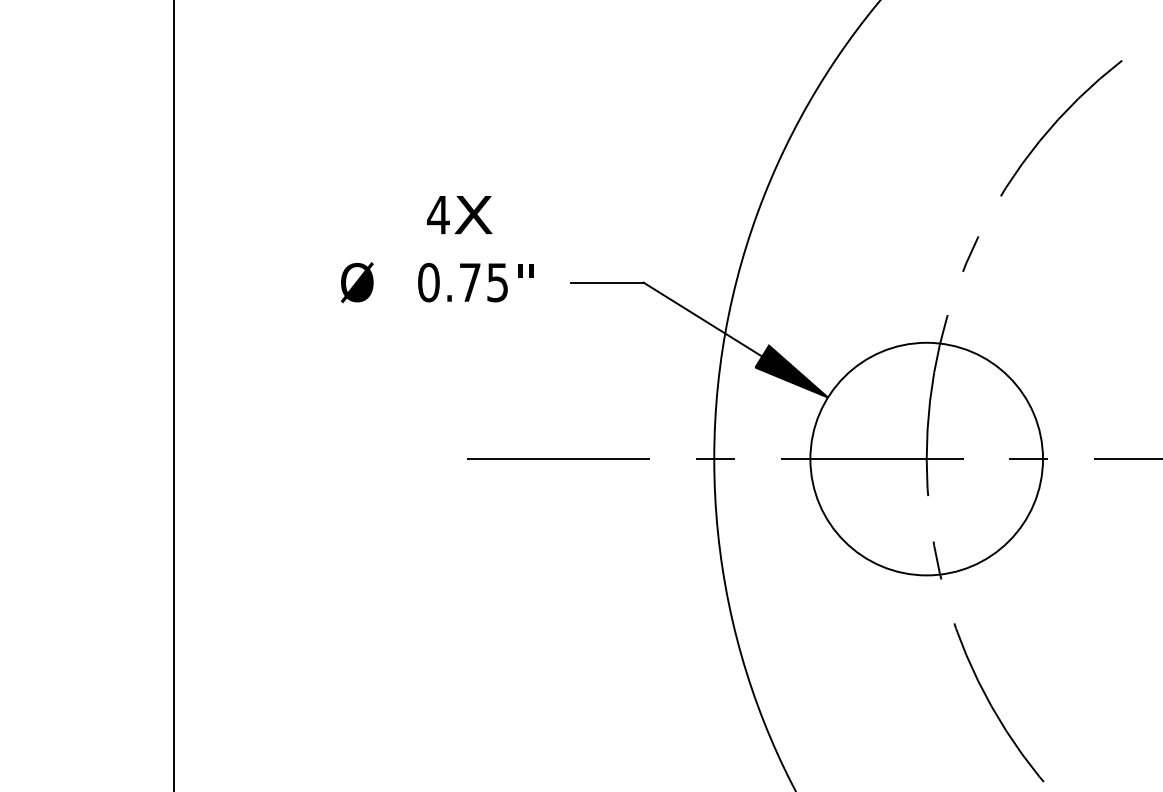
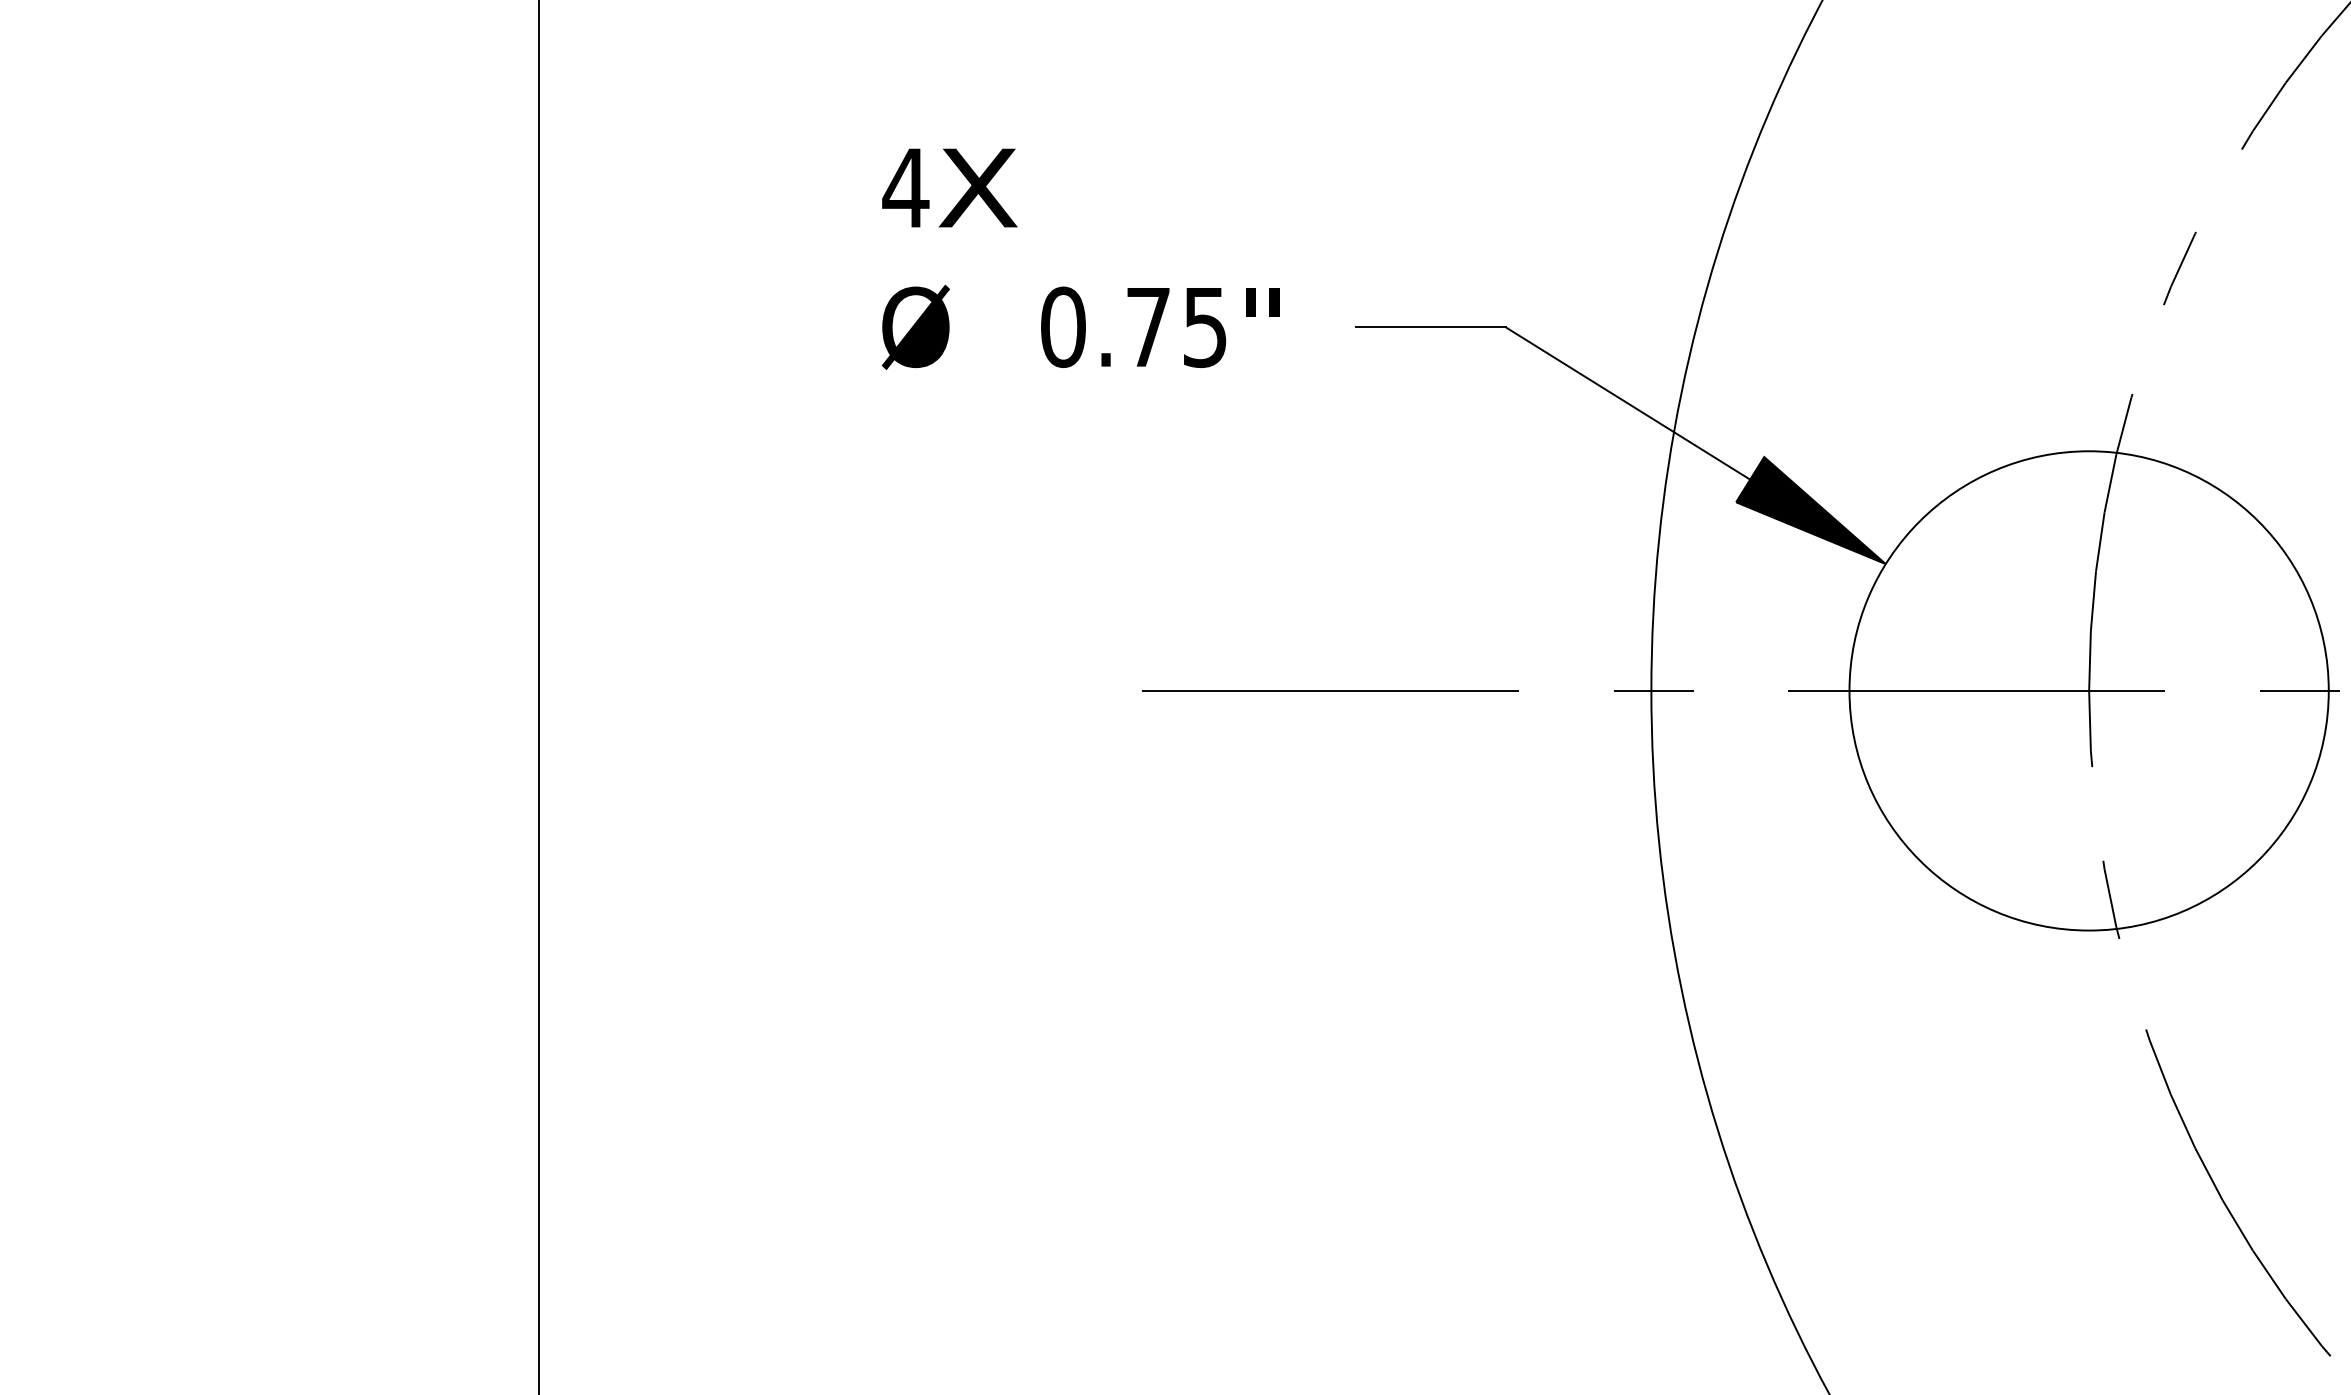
text: (459, 215) -> (949, 188), moved

